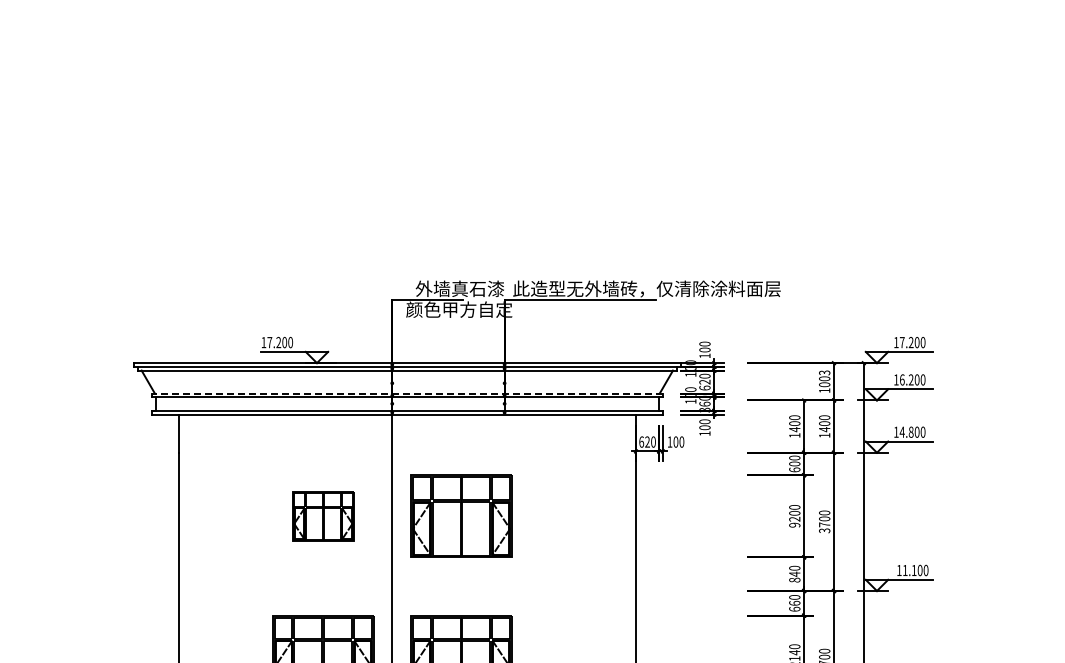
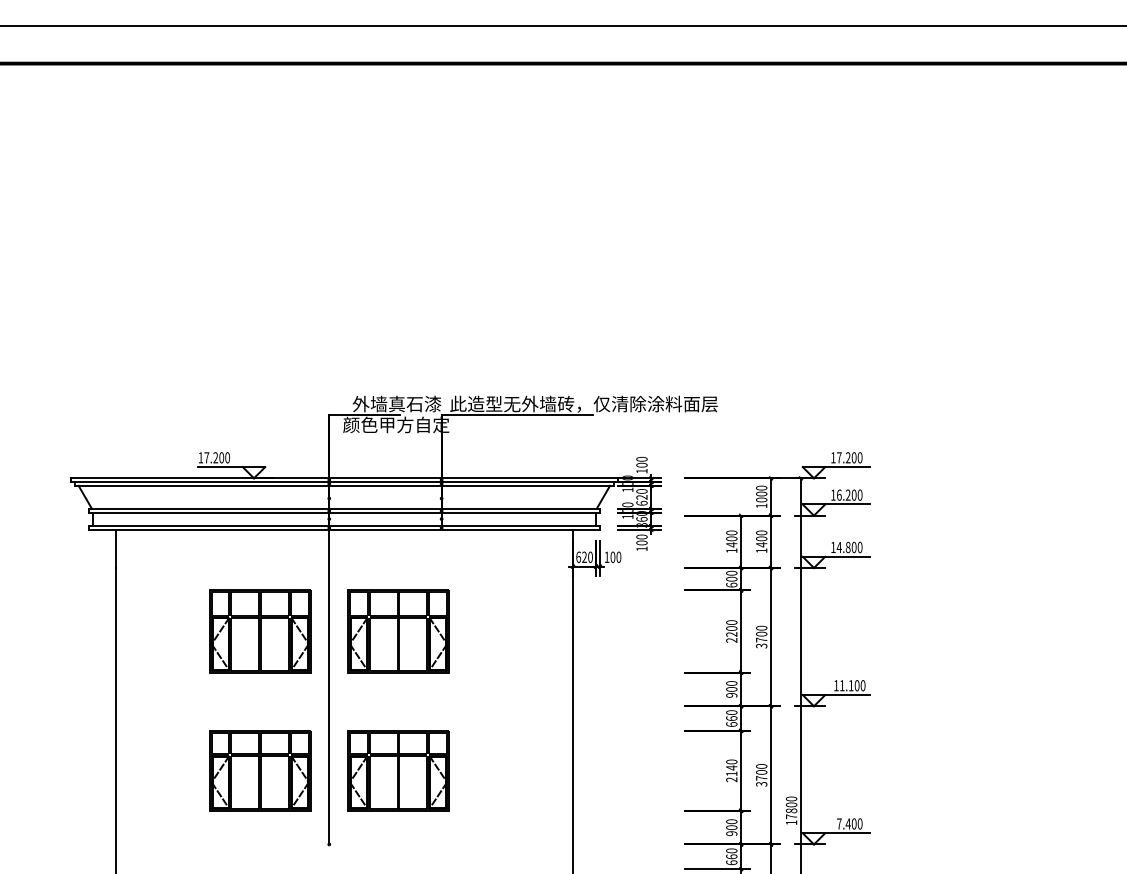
text: (824, 372) -> (761, 487), 1003 -> 1000
line: (407, 393) -> (344, 508), dashed -> solid
part: (323, 516) -> (260, 631), size x1.67
text: (795, 525) -> (732, 640), 9200 -> 2200
text: (794, 576) -> (731, 691), 840 -> 900

